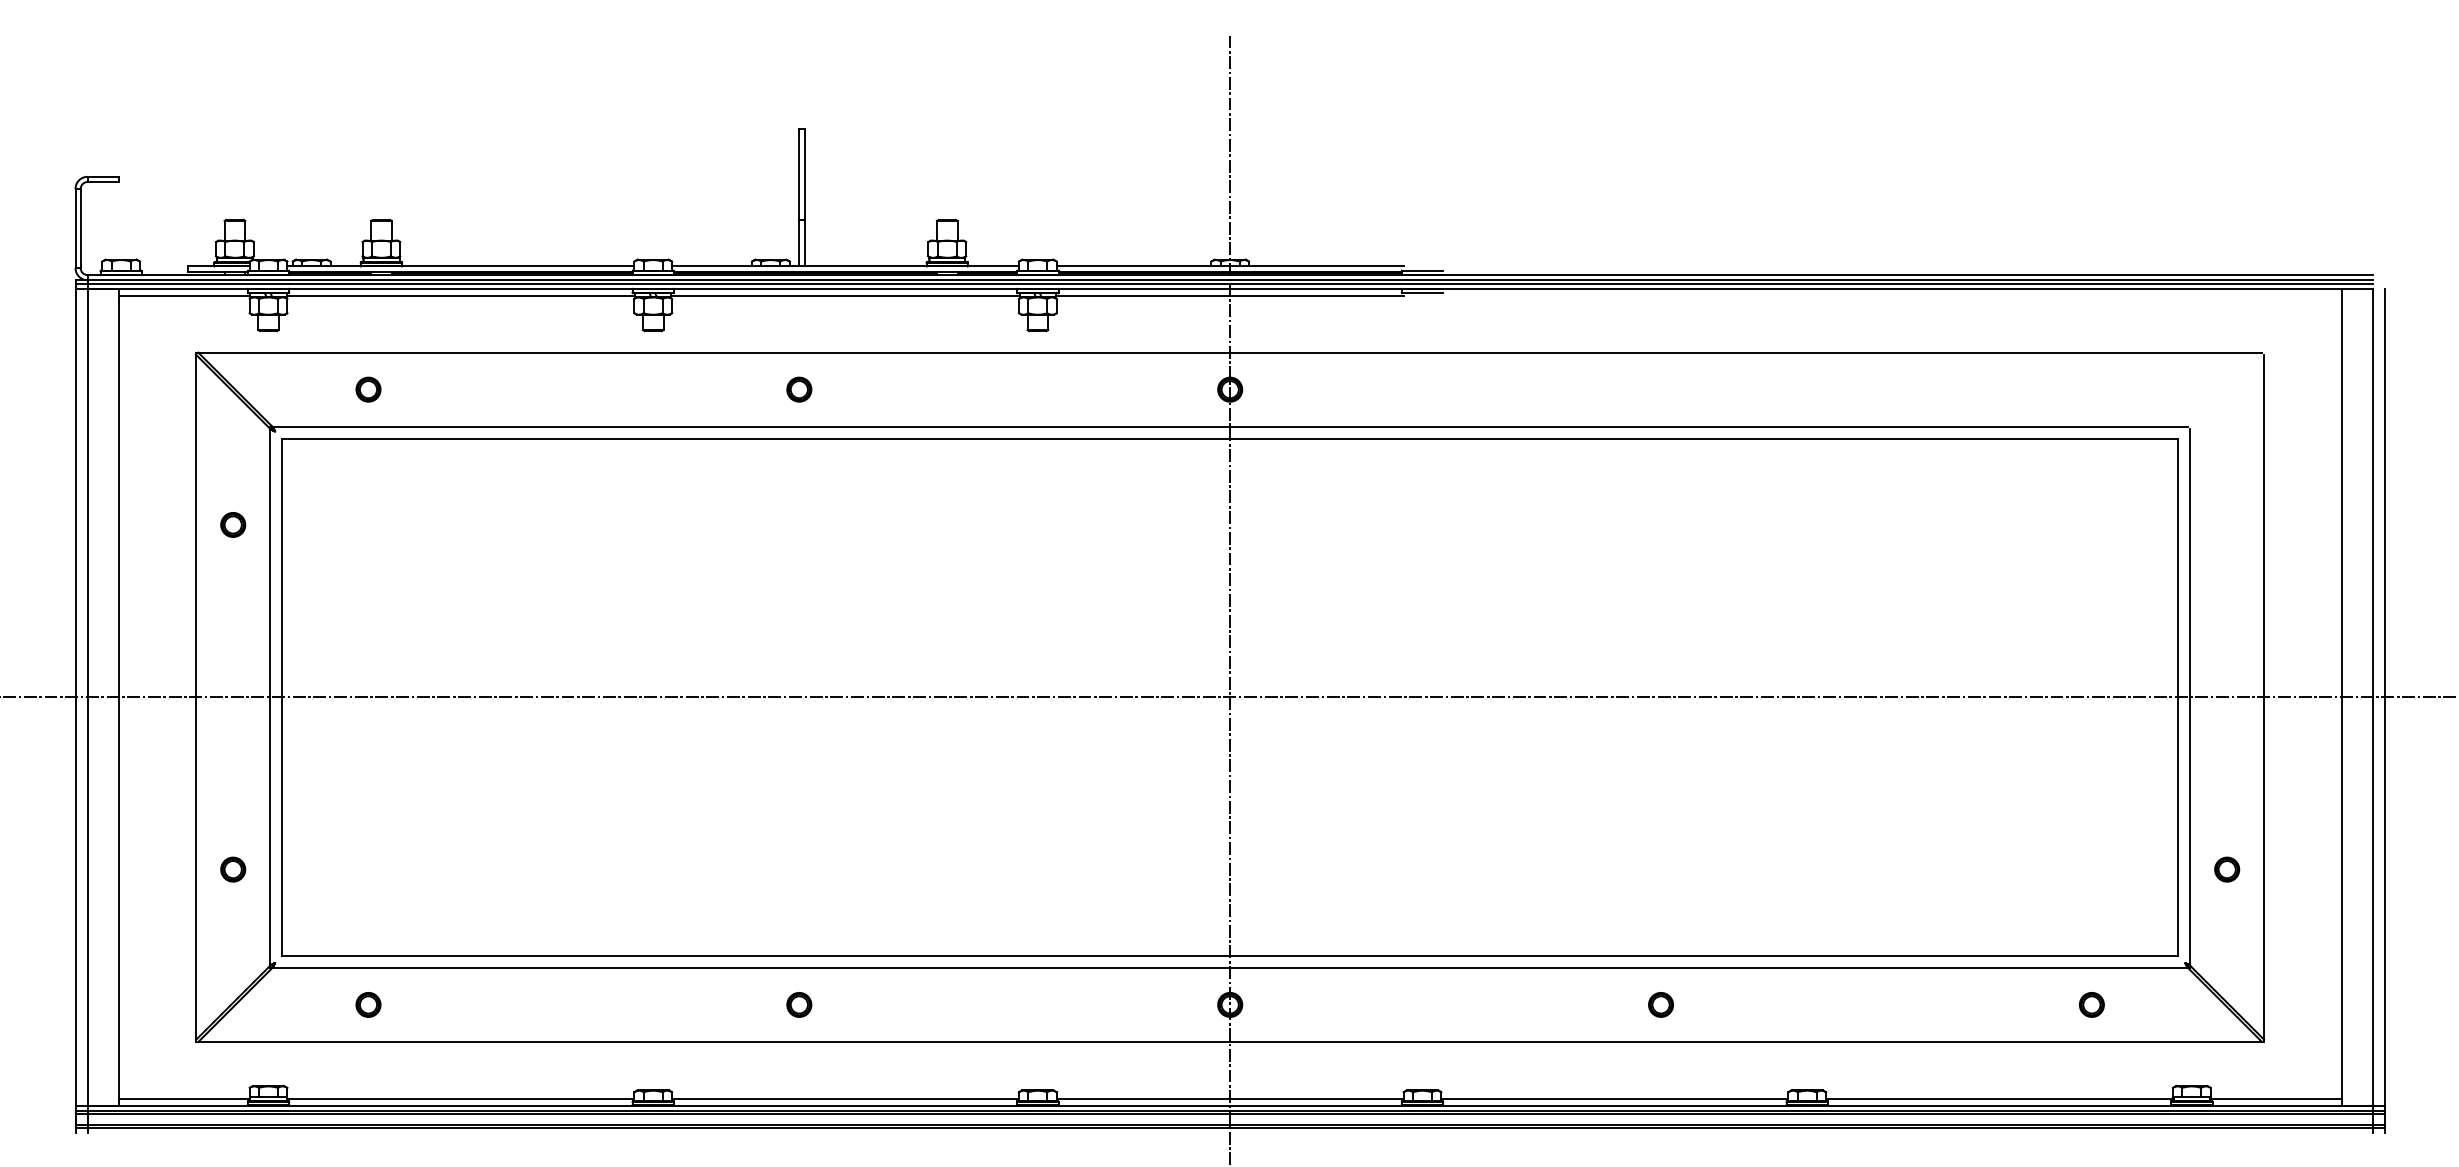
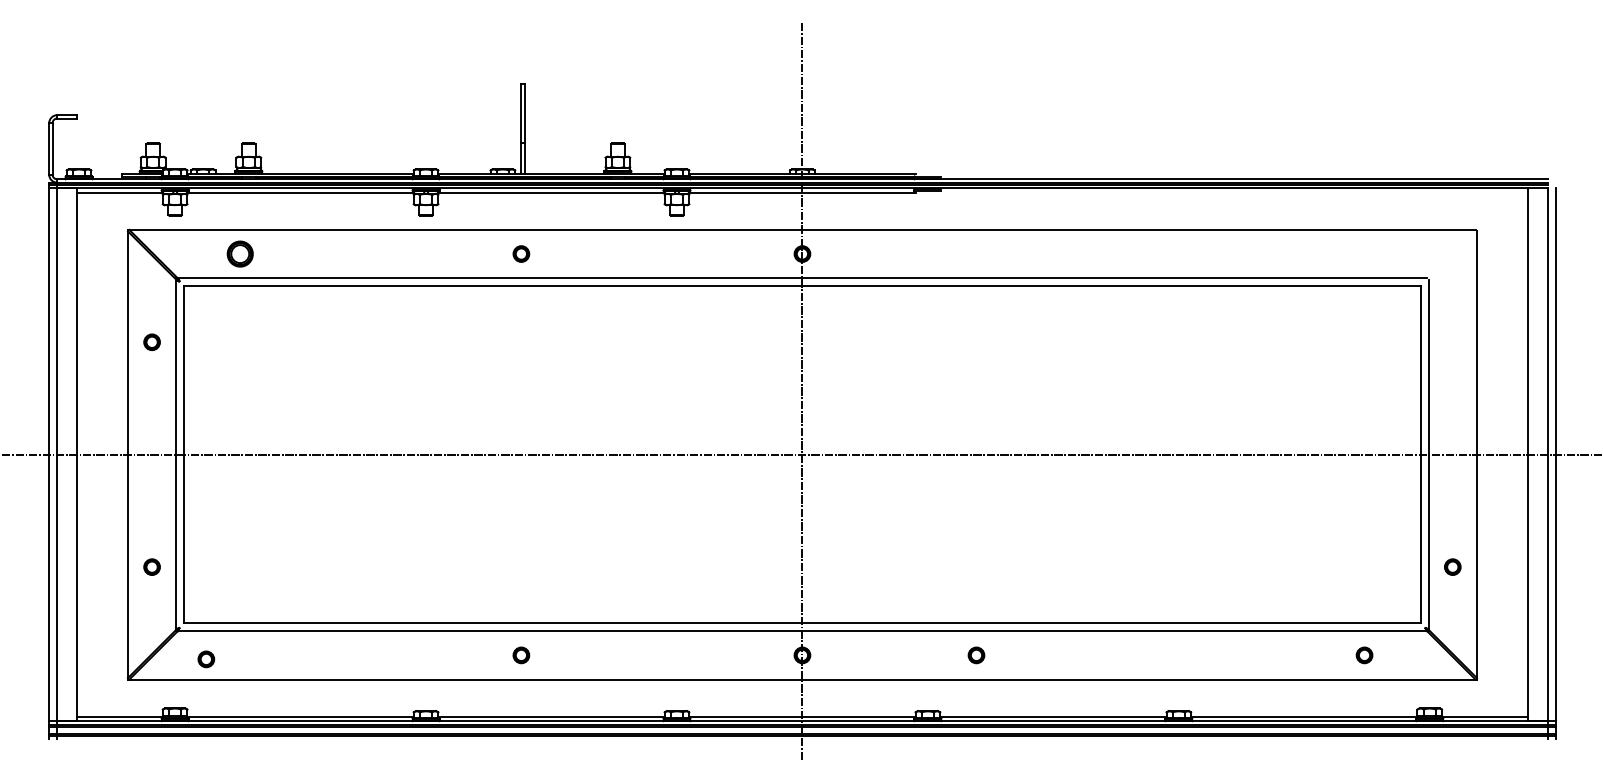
part: (368, 388) -> (240, 253), size x1.6
part: (368, 1005) -> (206, 659), moved
part: (1661, 1005) -> (976, 655), moved

